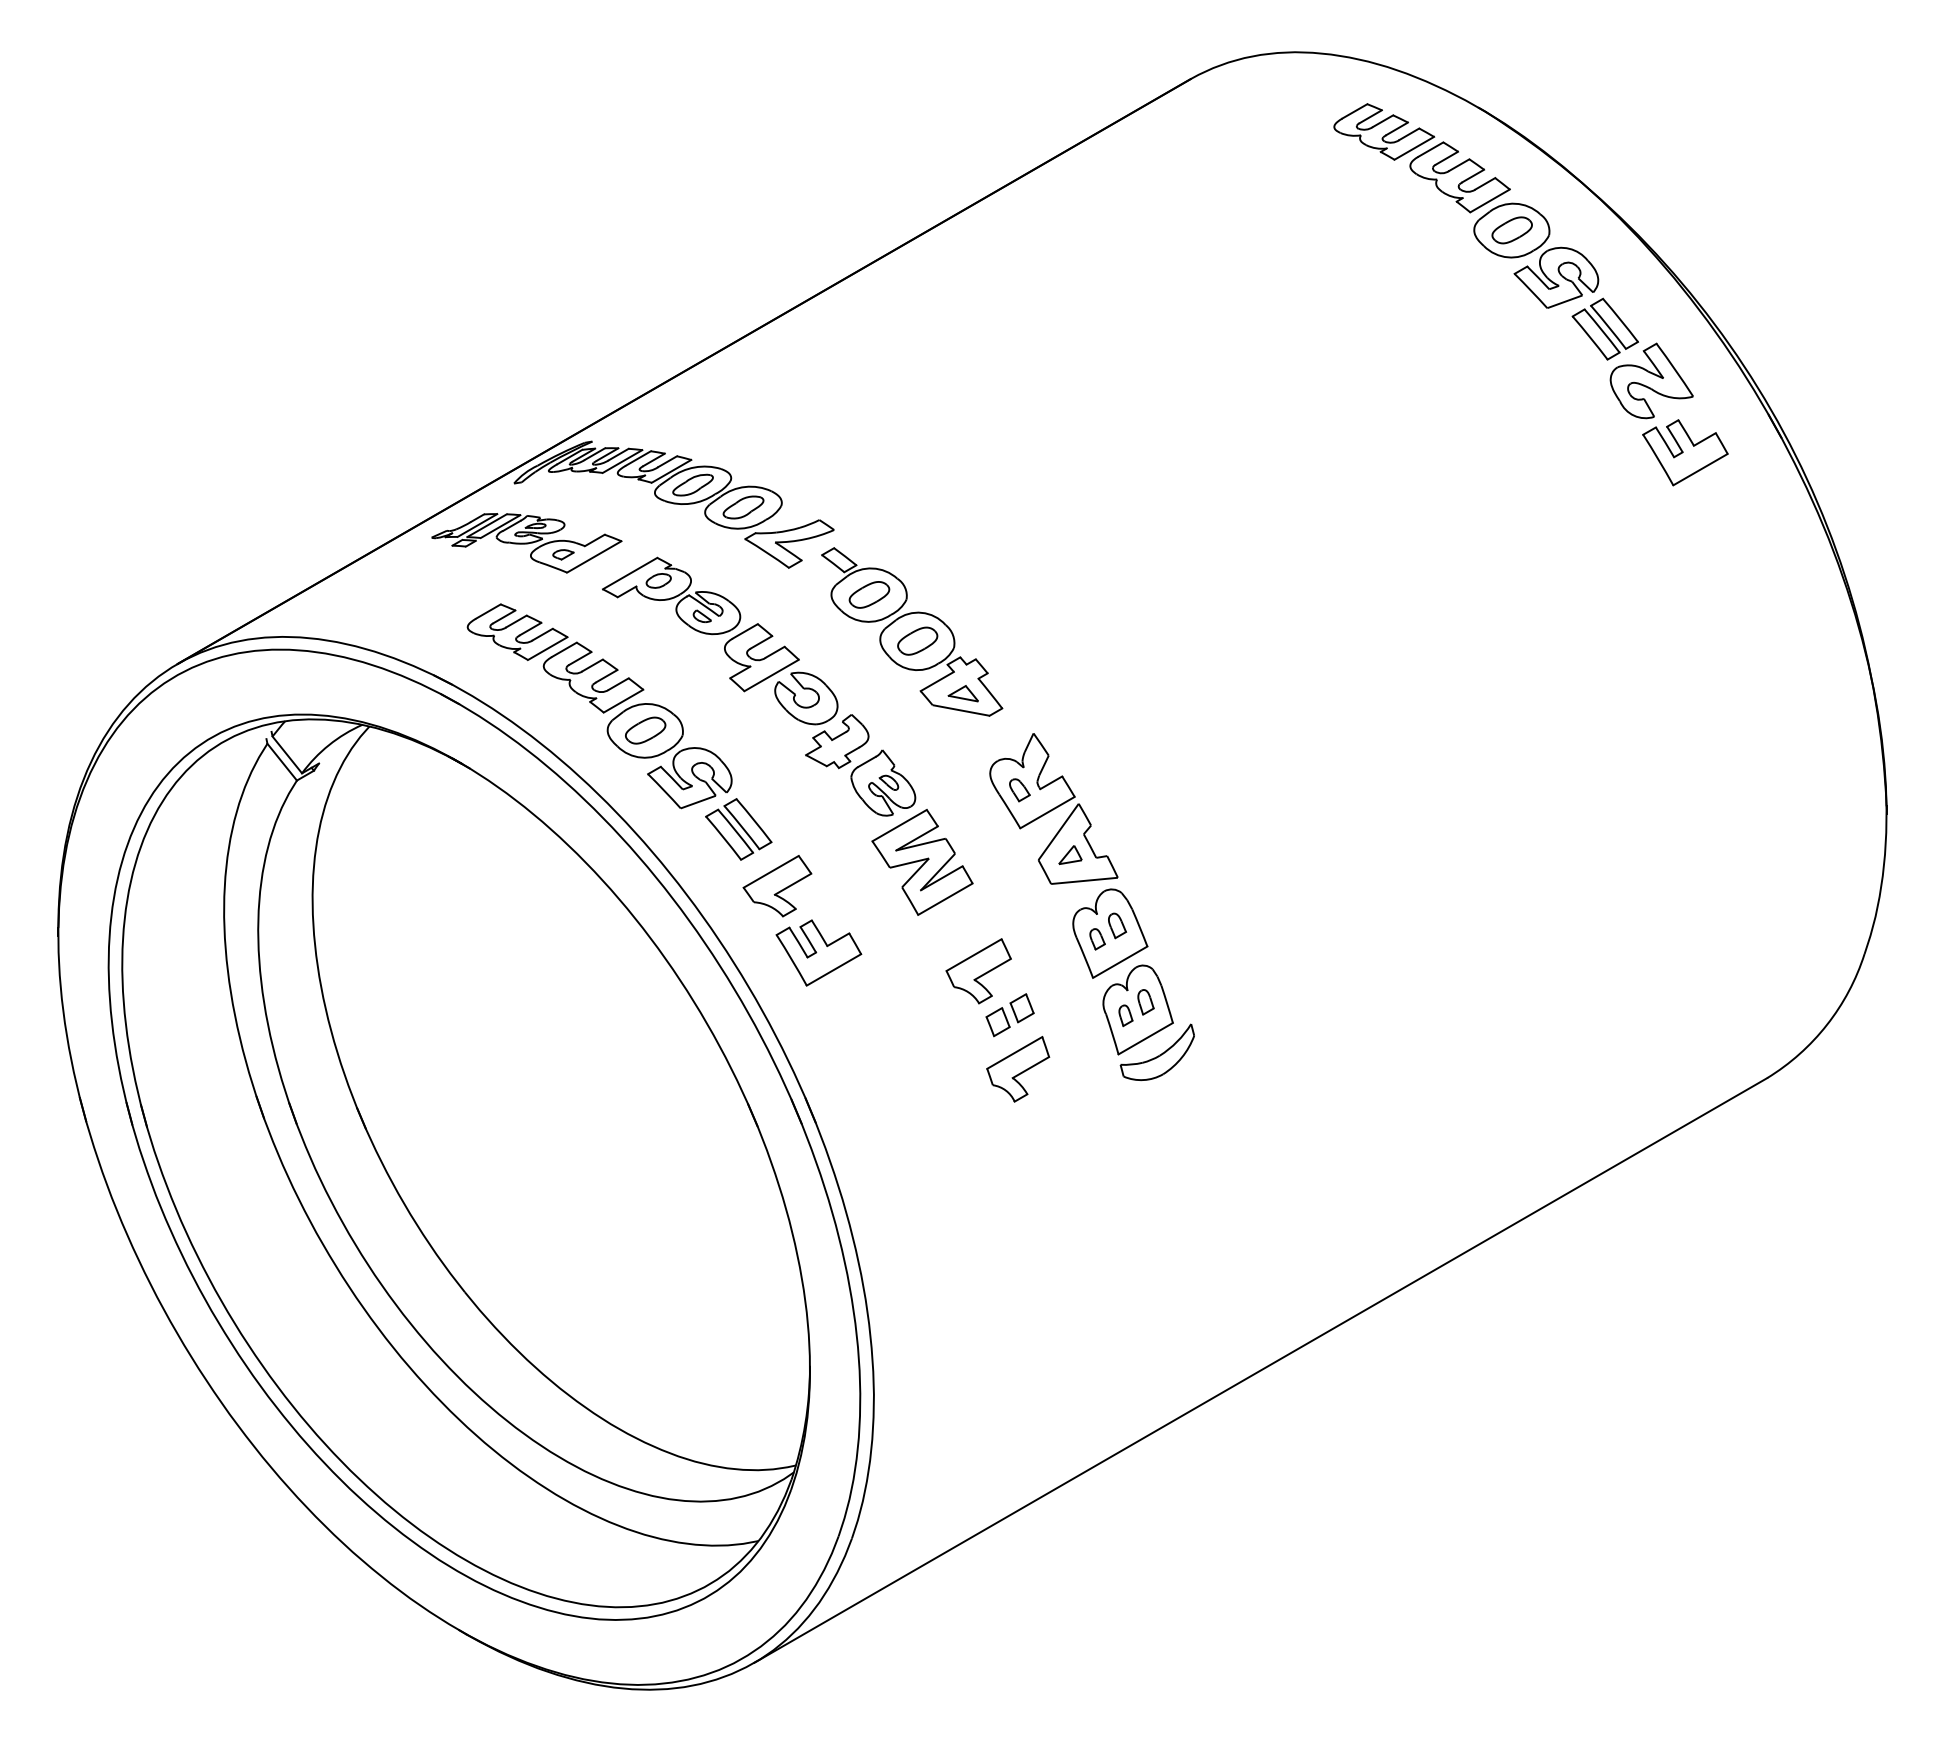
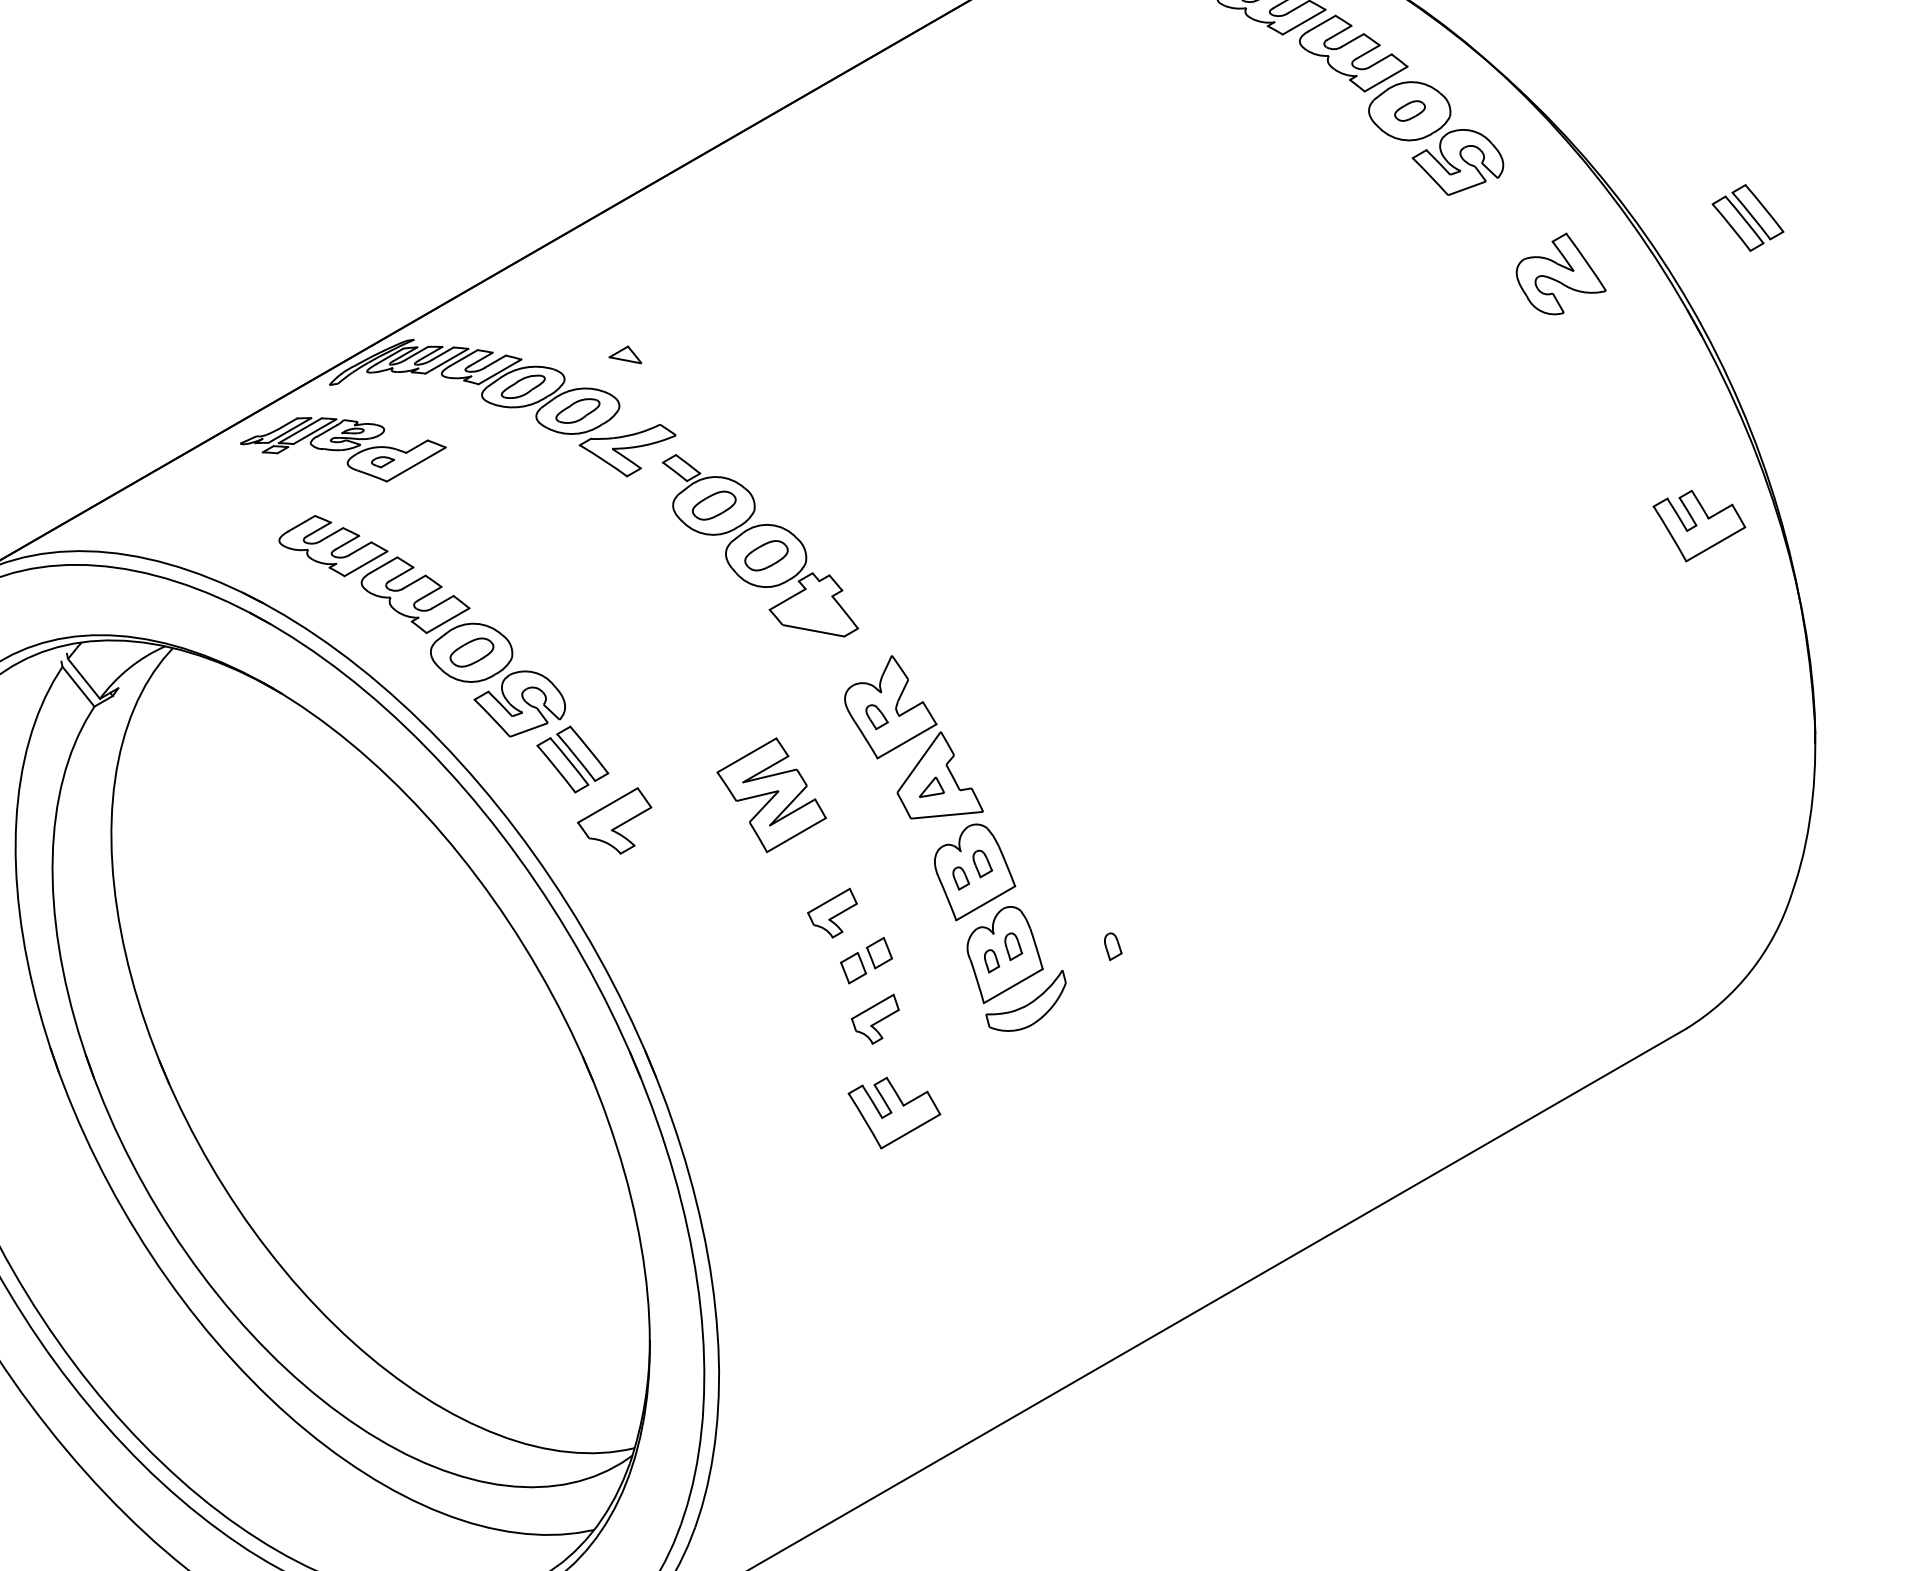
part: (1511, 230) -> (1409, 111), size x0.7
part: (1604, 328) -> (1747, 217), moved
part: (1685, 452) -> (1699, 525), moved
part: (759, 686) -> (595, 604), removed
part: (962, 693) -> (624, 354), moved
part: (818, 952) -> (894, 1112), moved
part: (978, 971) -> (832, 913), size x0.7
part: (1237, 1002) -> (1112, 946), added
part: (1018, 1069) -> (875, 1019), size x0.7

